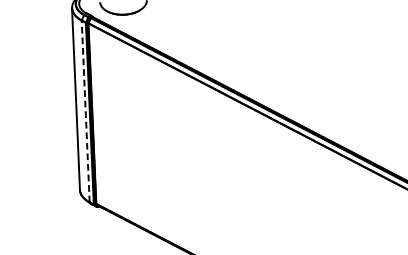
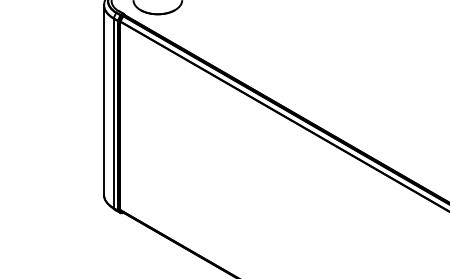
line: (85, 111) -> (113, 113), dashed -> solid

